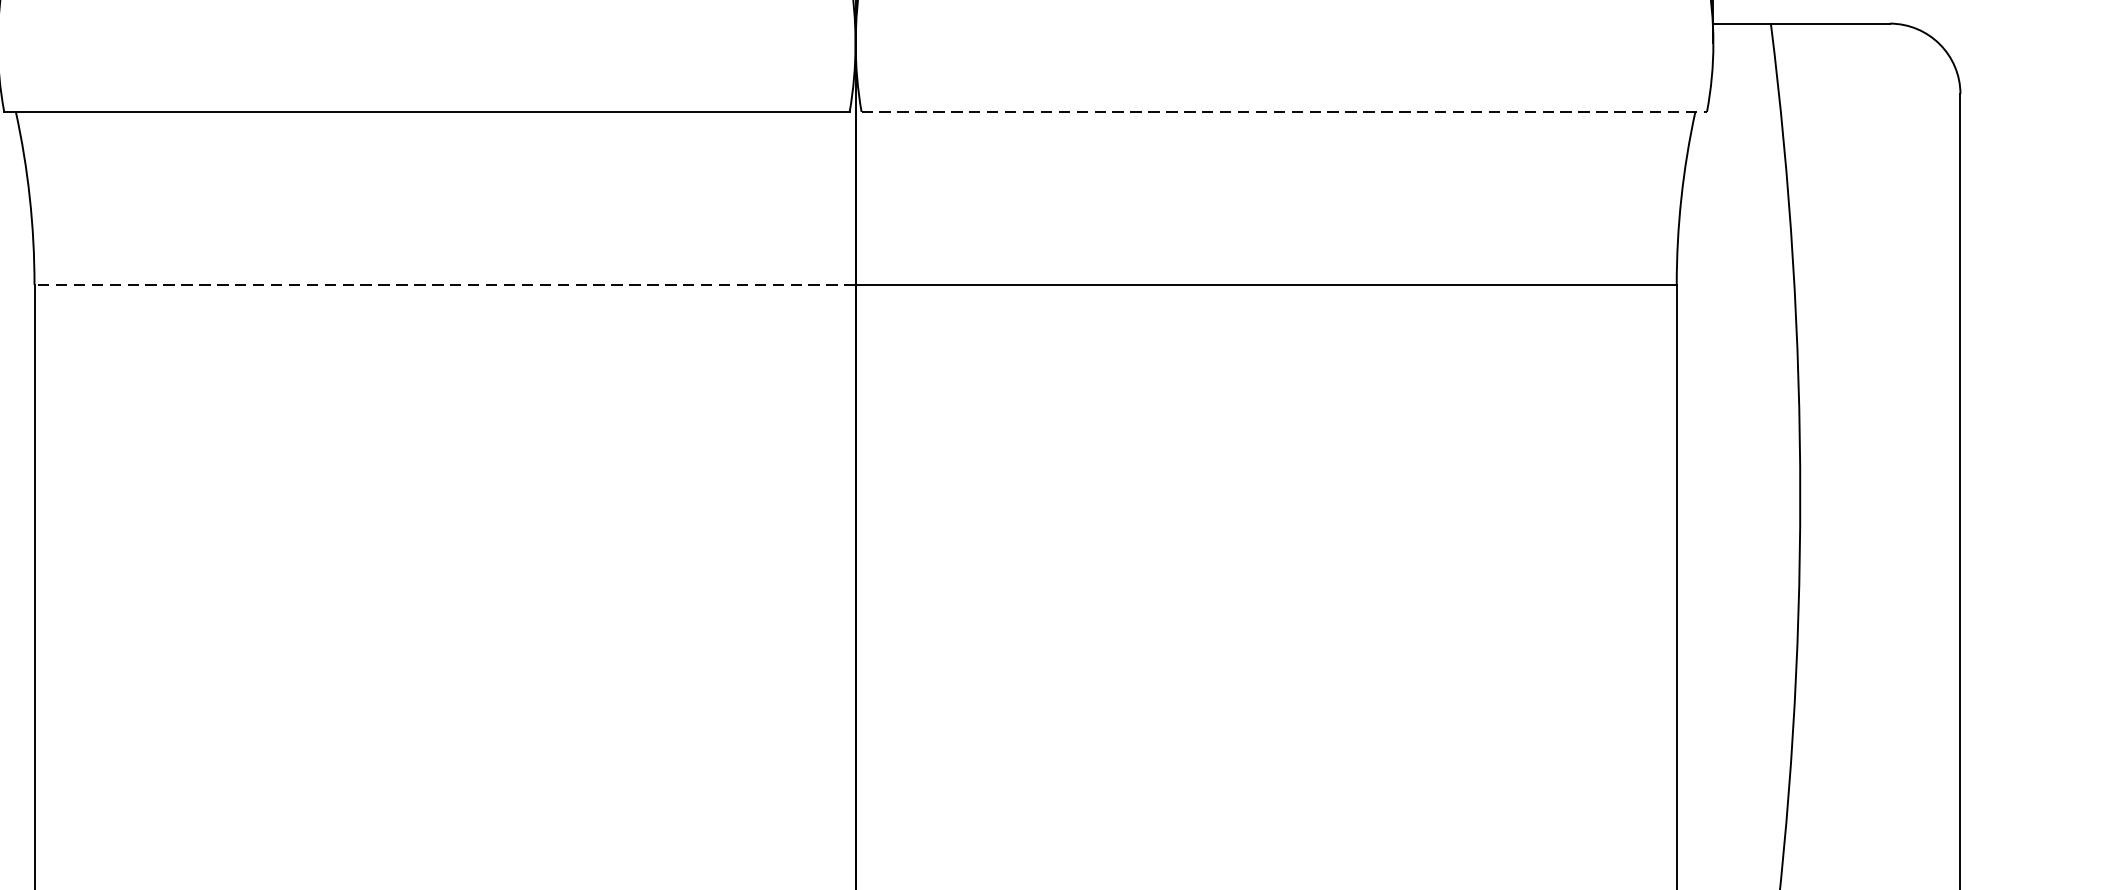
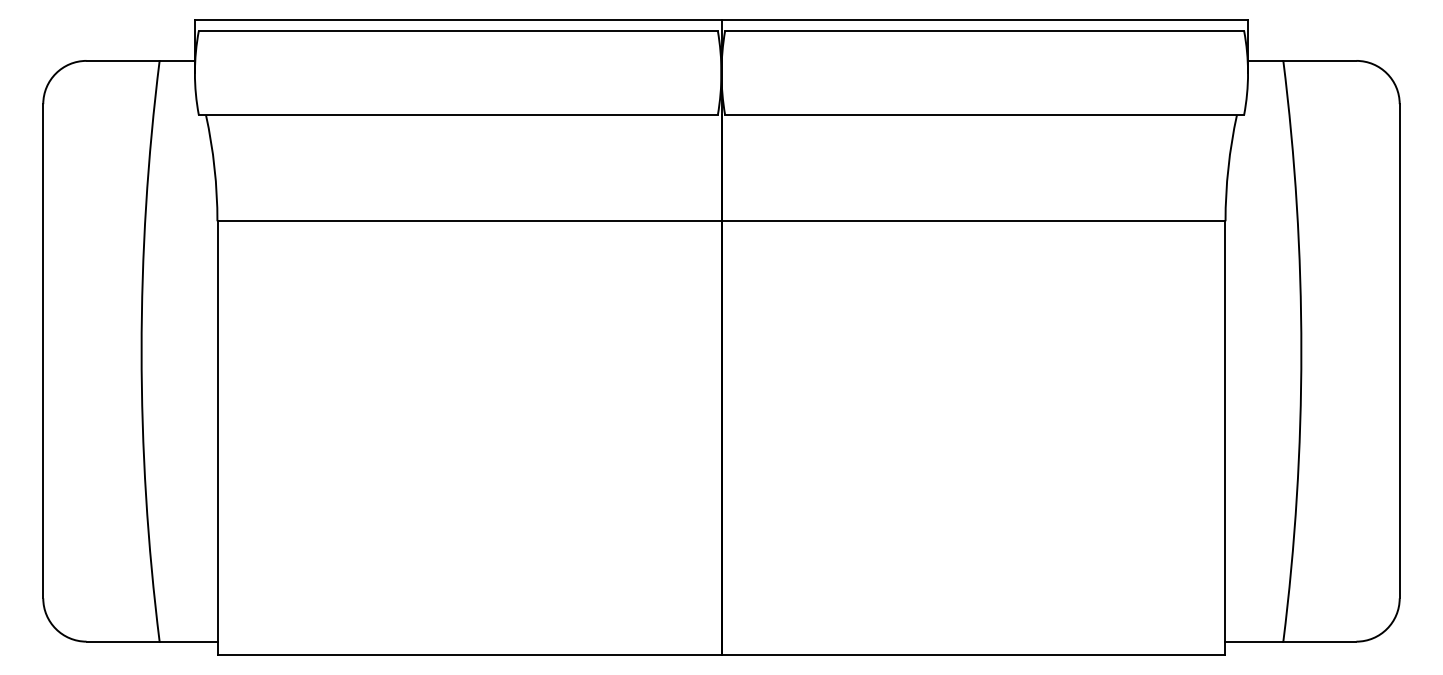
line: (1285, 112) -> (985, 115), dashed -> solid
line: (445, 285) -> (469, 221), dashed -> solid

